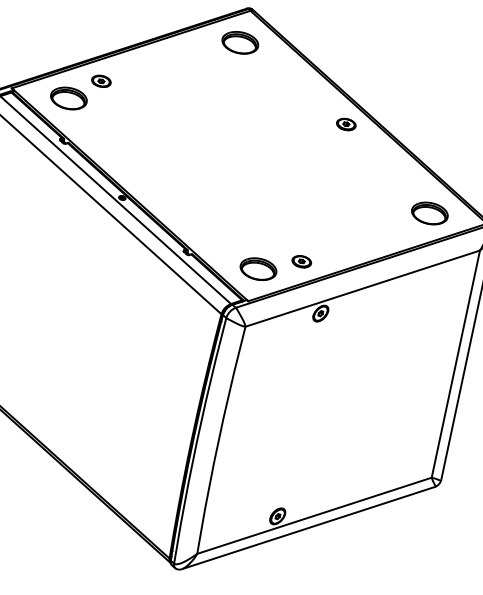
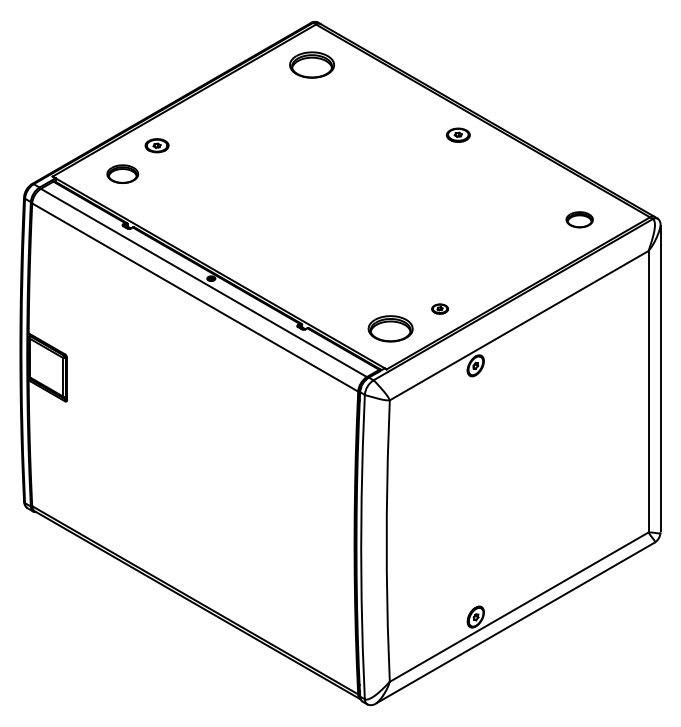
part: (68, 97) -> (122, 173), size x0.7
part: (429, 213) -> (579, 219), size x0.6
part: (301, 261) -> (439, 308), size x0.7

